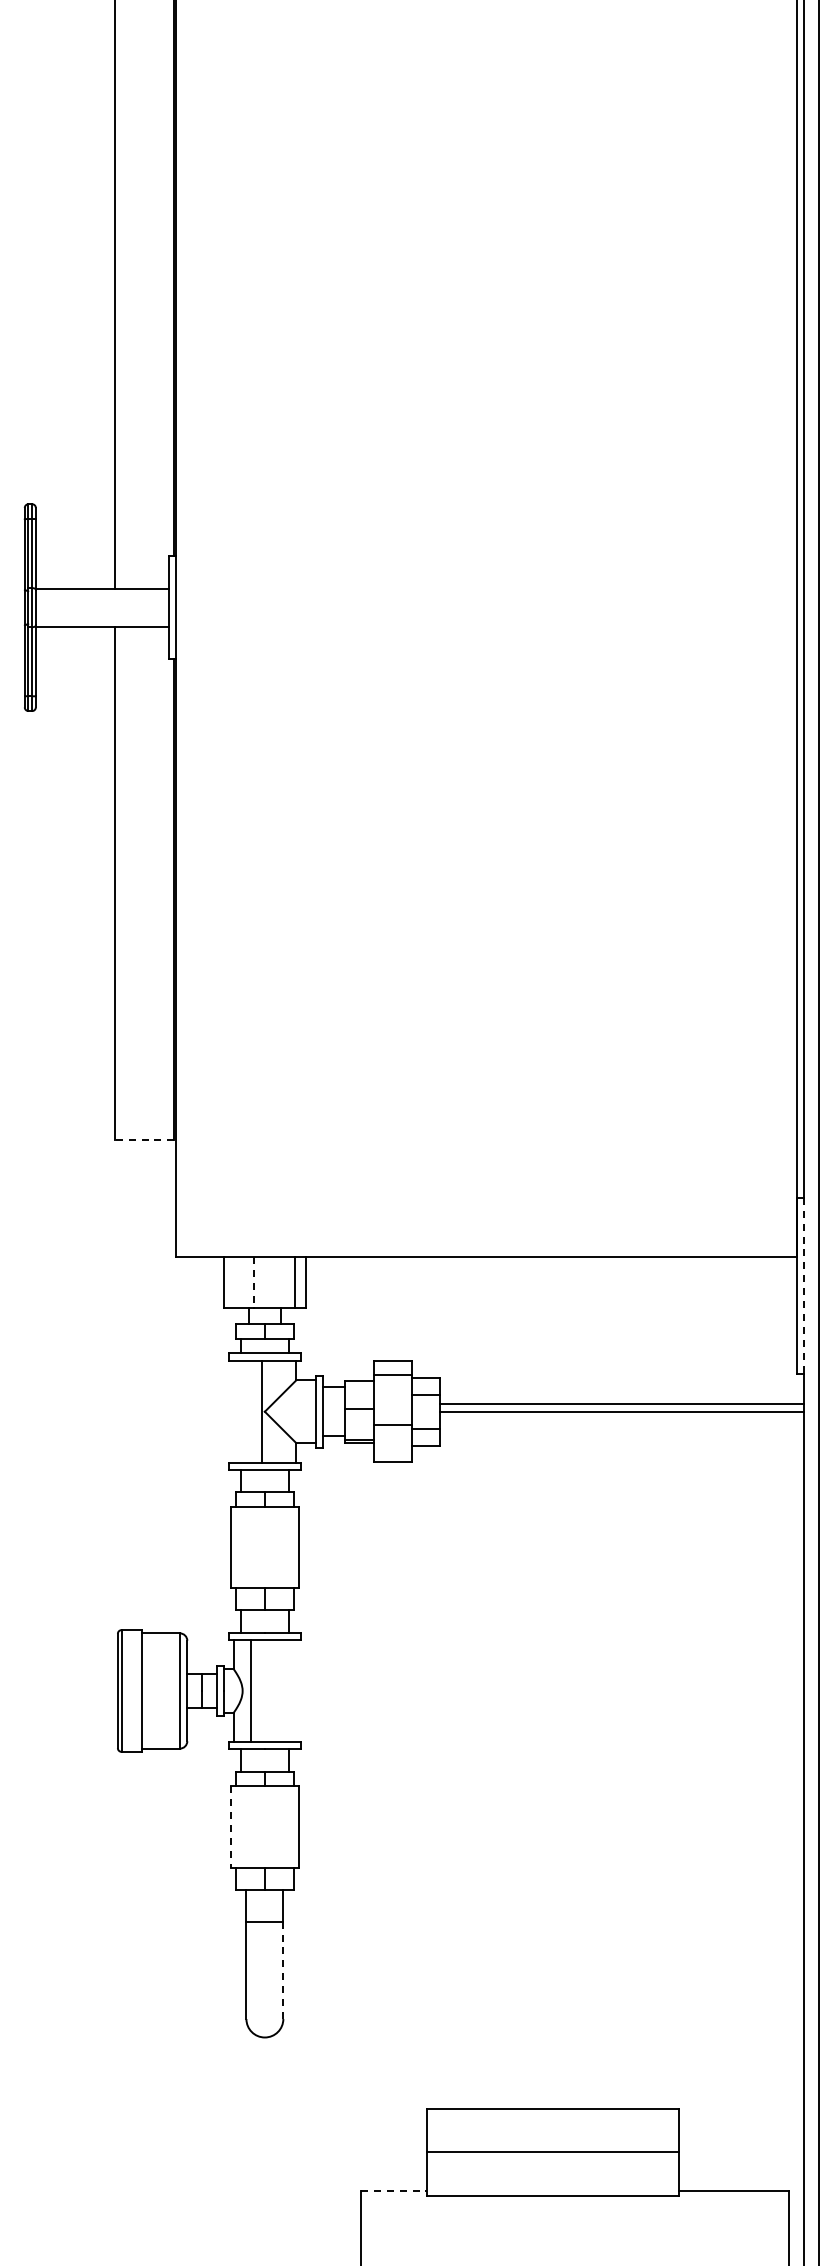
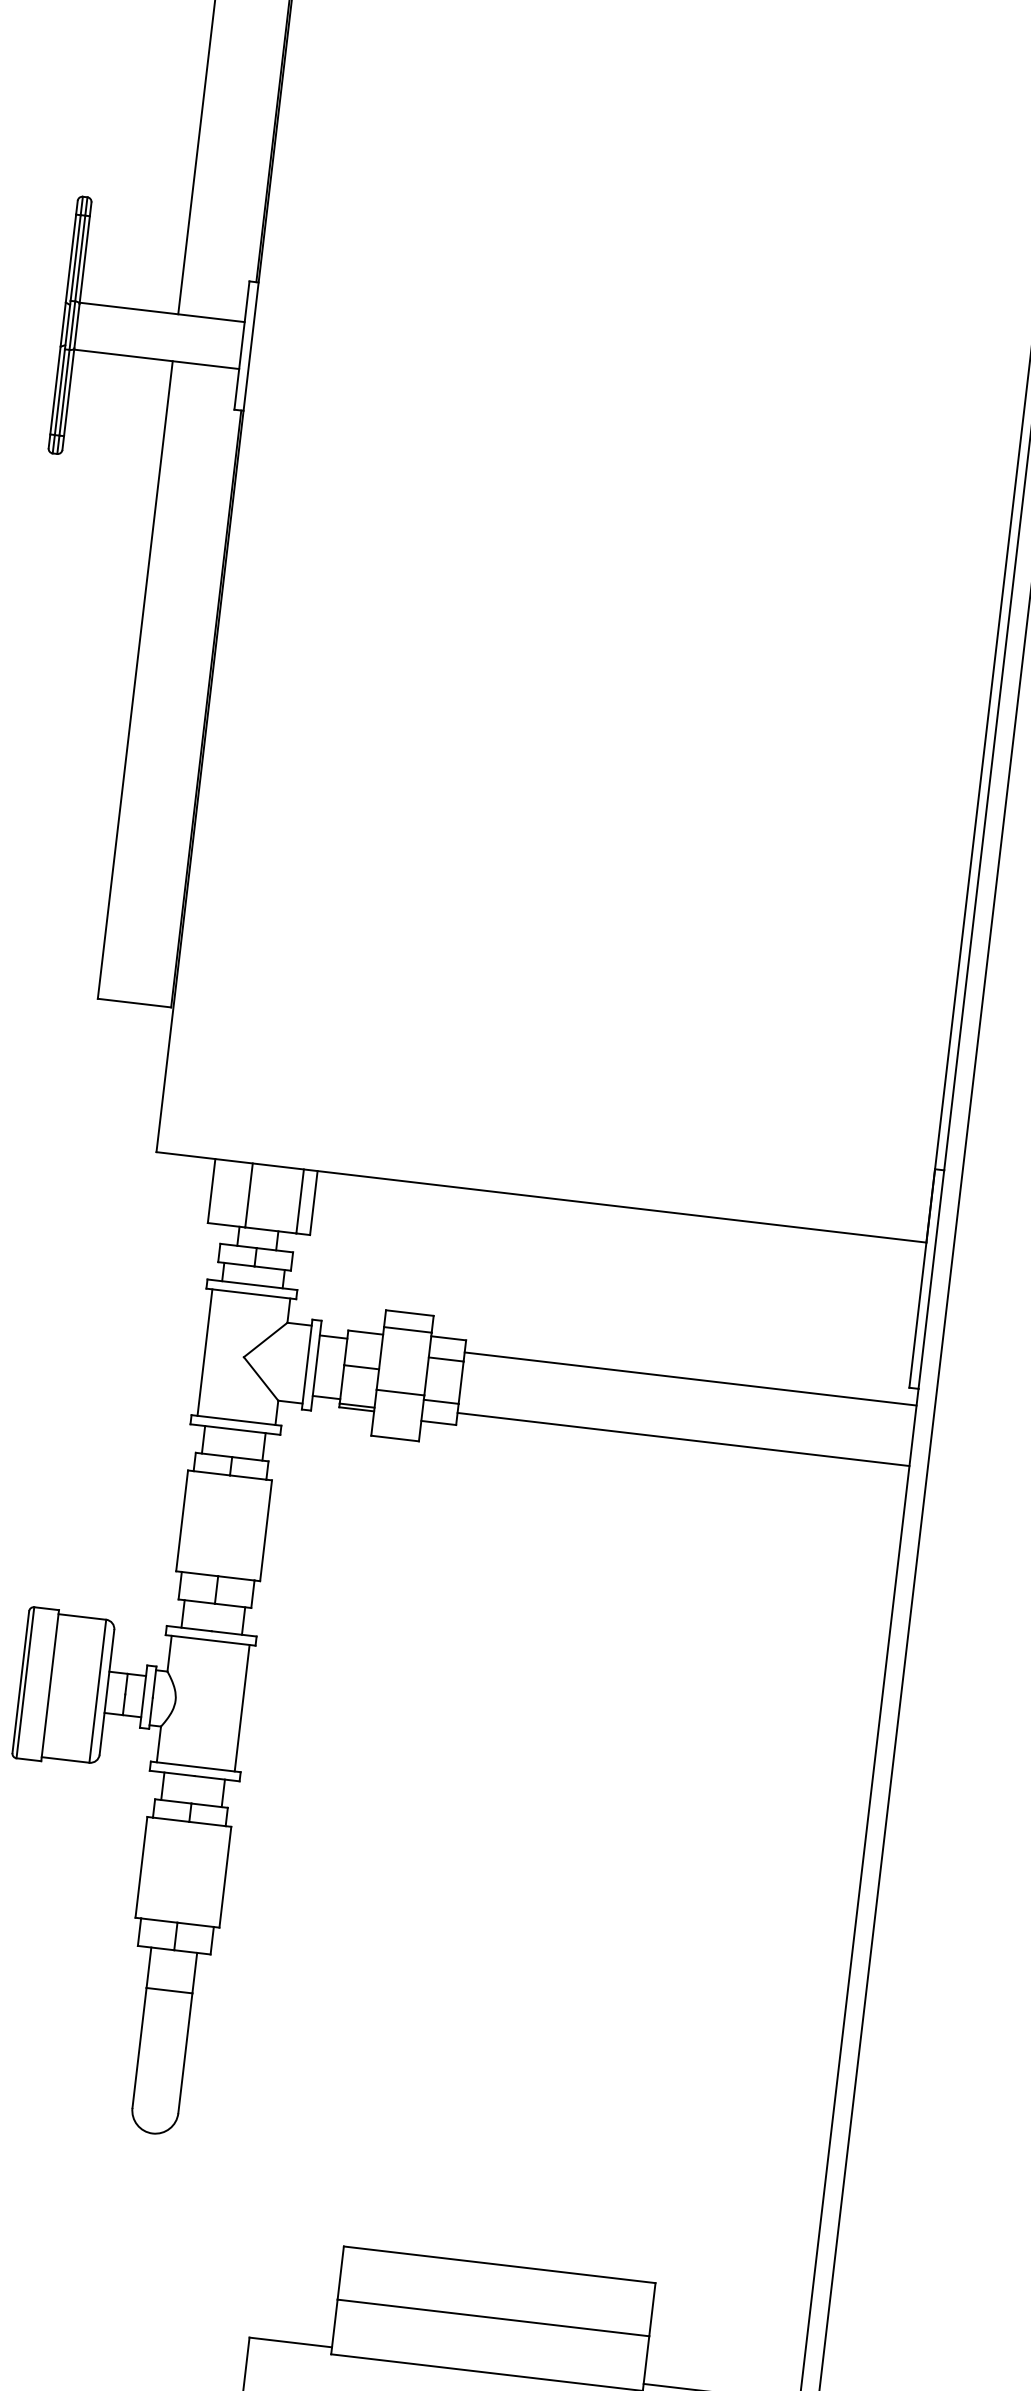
line: (144, 1140) -> (134, 1003), dashed -> solid
line: (253, 1282) -> (248, 1195), dashed -> solid
line: (804, 1286) -> (931, 1280), dashed -> solid
line: (621, 1404) -> (682, 1439), moved
line: (261, 1411) -> (205, 1352), moved
line: (621, 1412) -> (689, 1379), moved
line: (251, 1690) -> (242, 1707), moved
line: (231, 1826) -> (142, 1866), dashed -> solid
line: (283, 1970) -> (185, 2053), dashed -> solid
line: (394, 2190) -> (291, 2342), dashed -> solid

